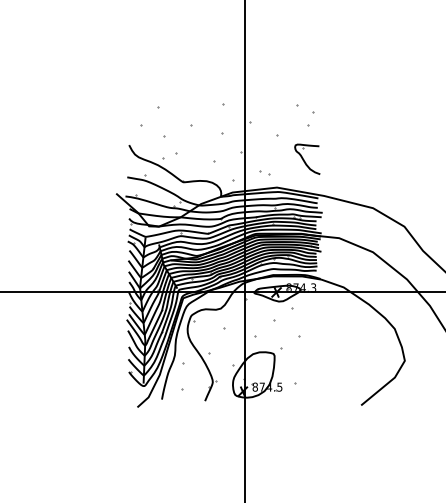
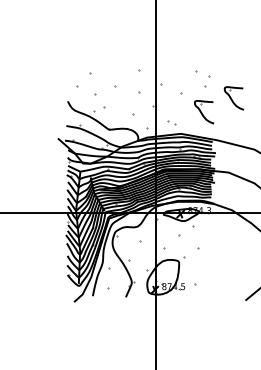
part: (346, 140) -> (234, 97), added

